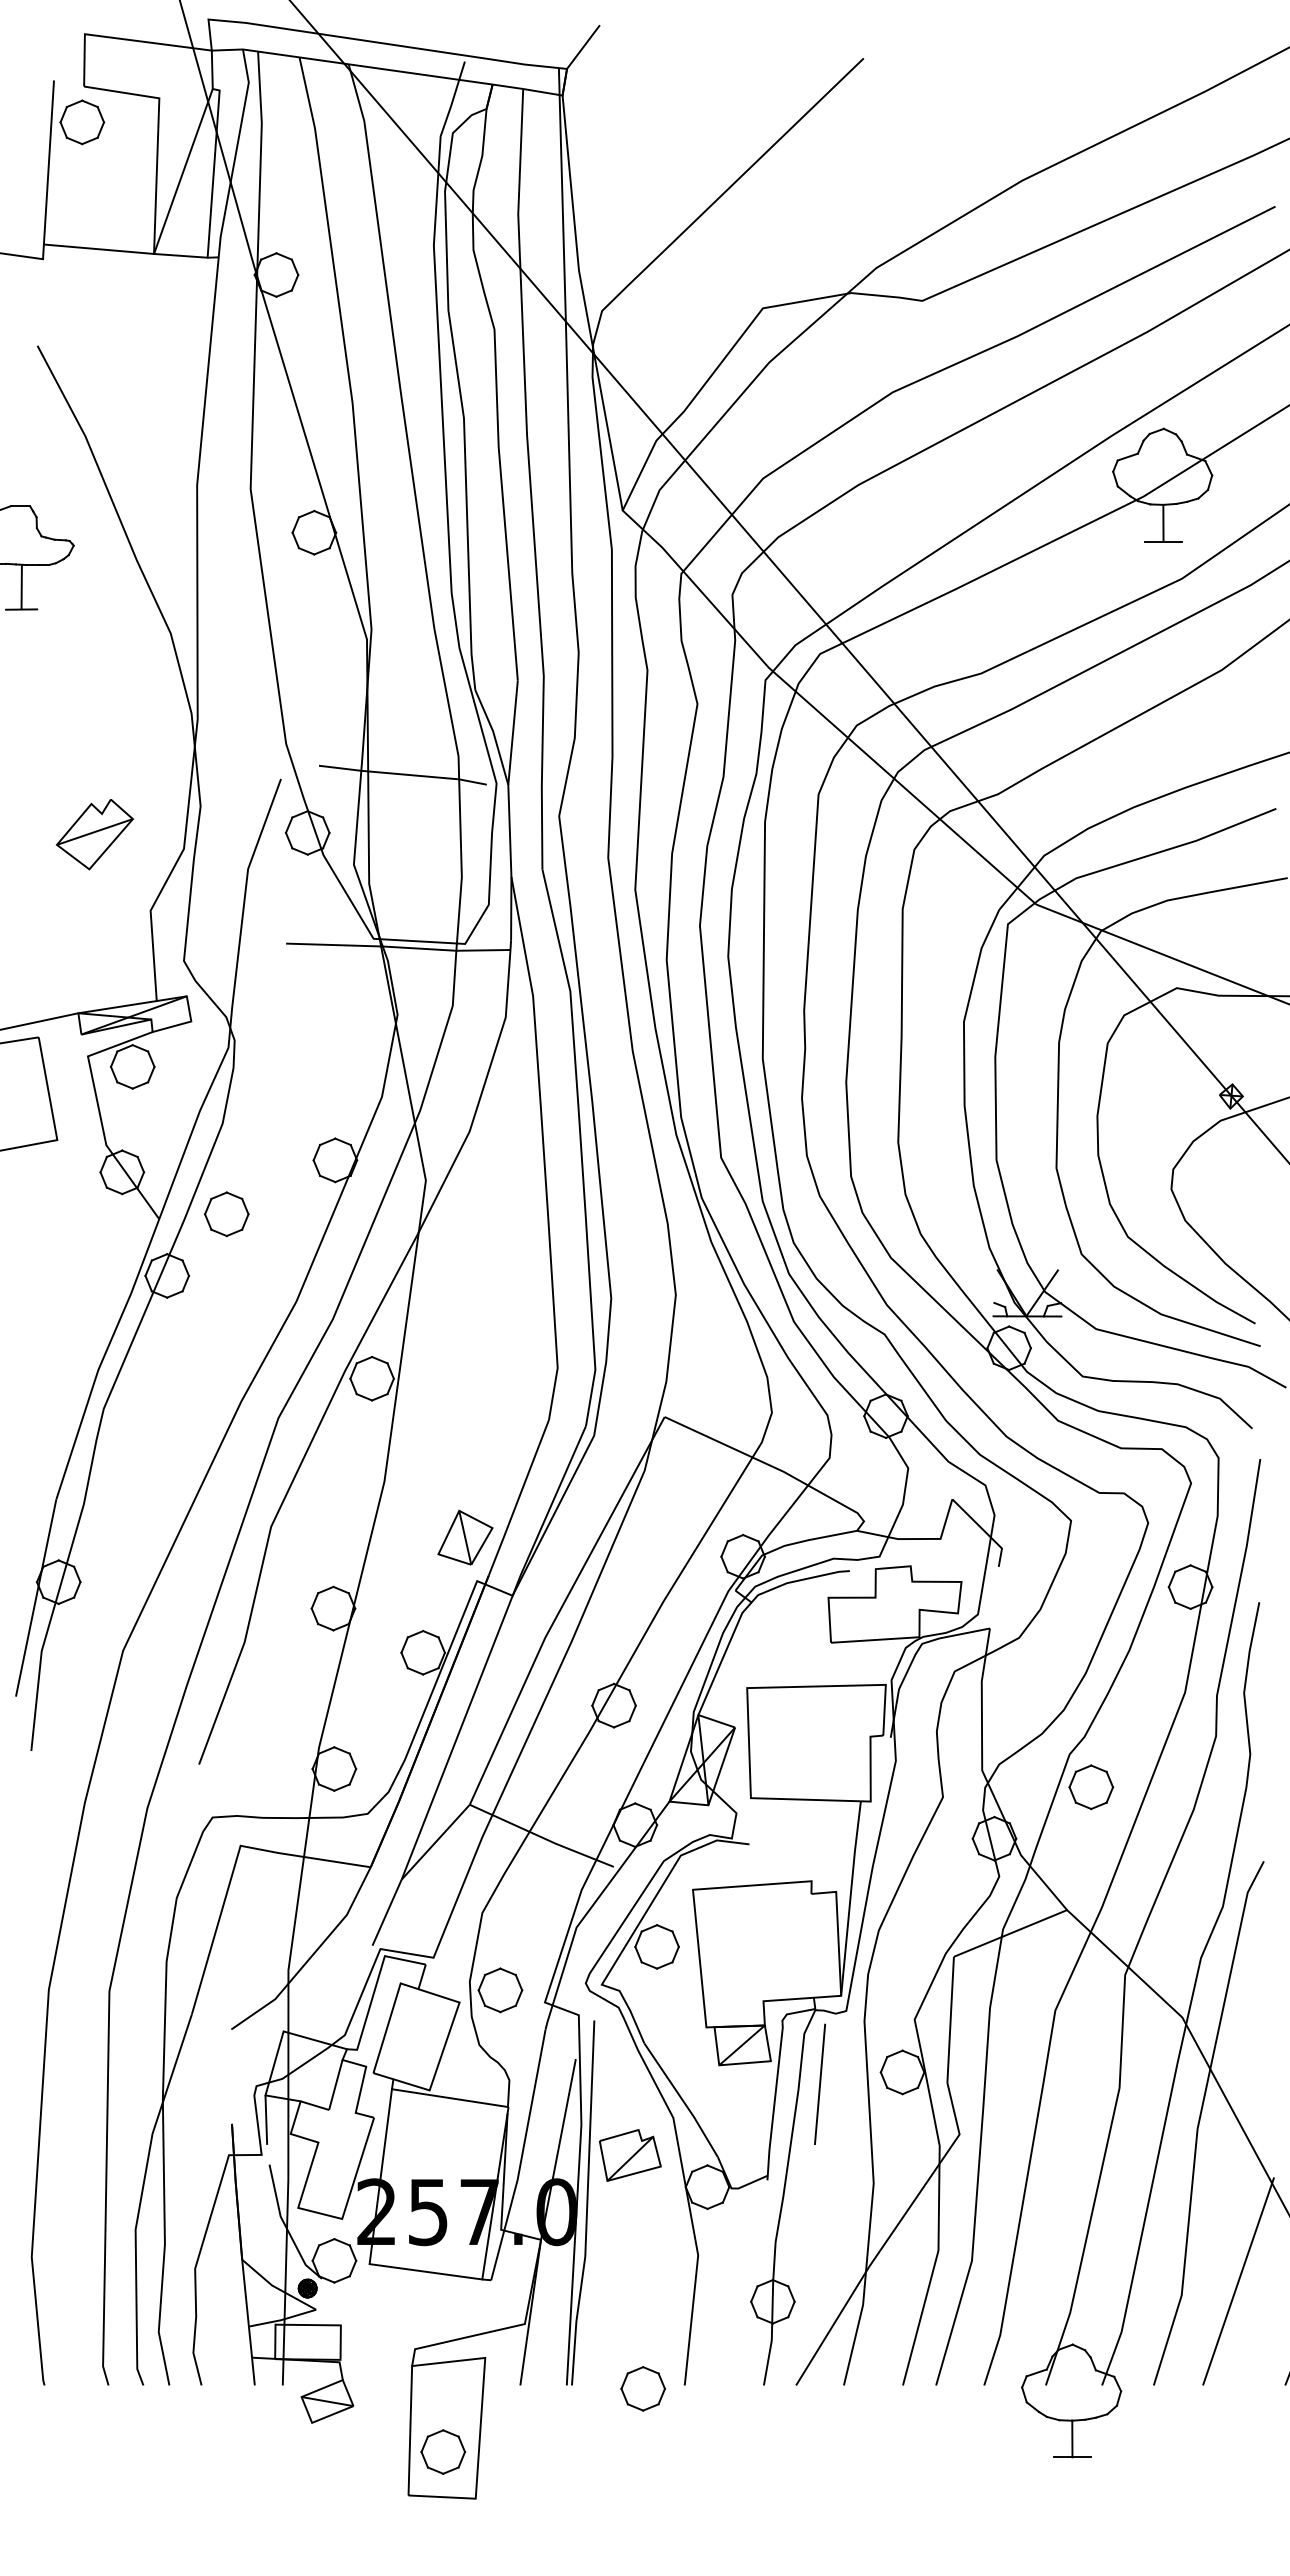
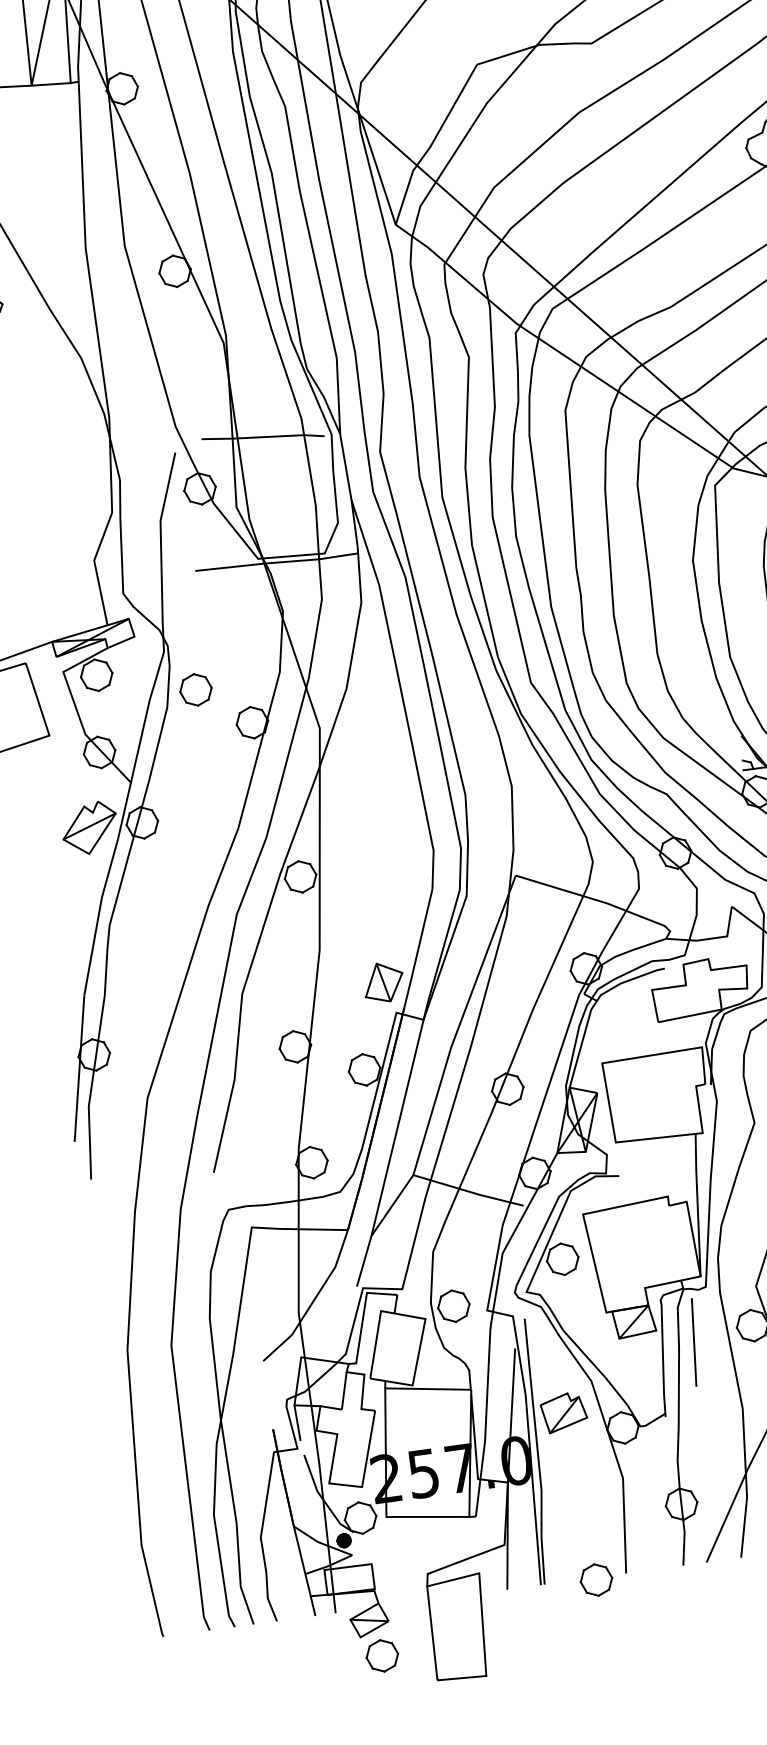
part: (94, 834) -> (89, 828), moved
part: (226, 1214) -> (195, 690), moved
part: (443, 2451) -> (382, 1655), moved

